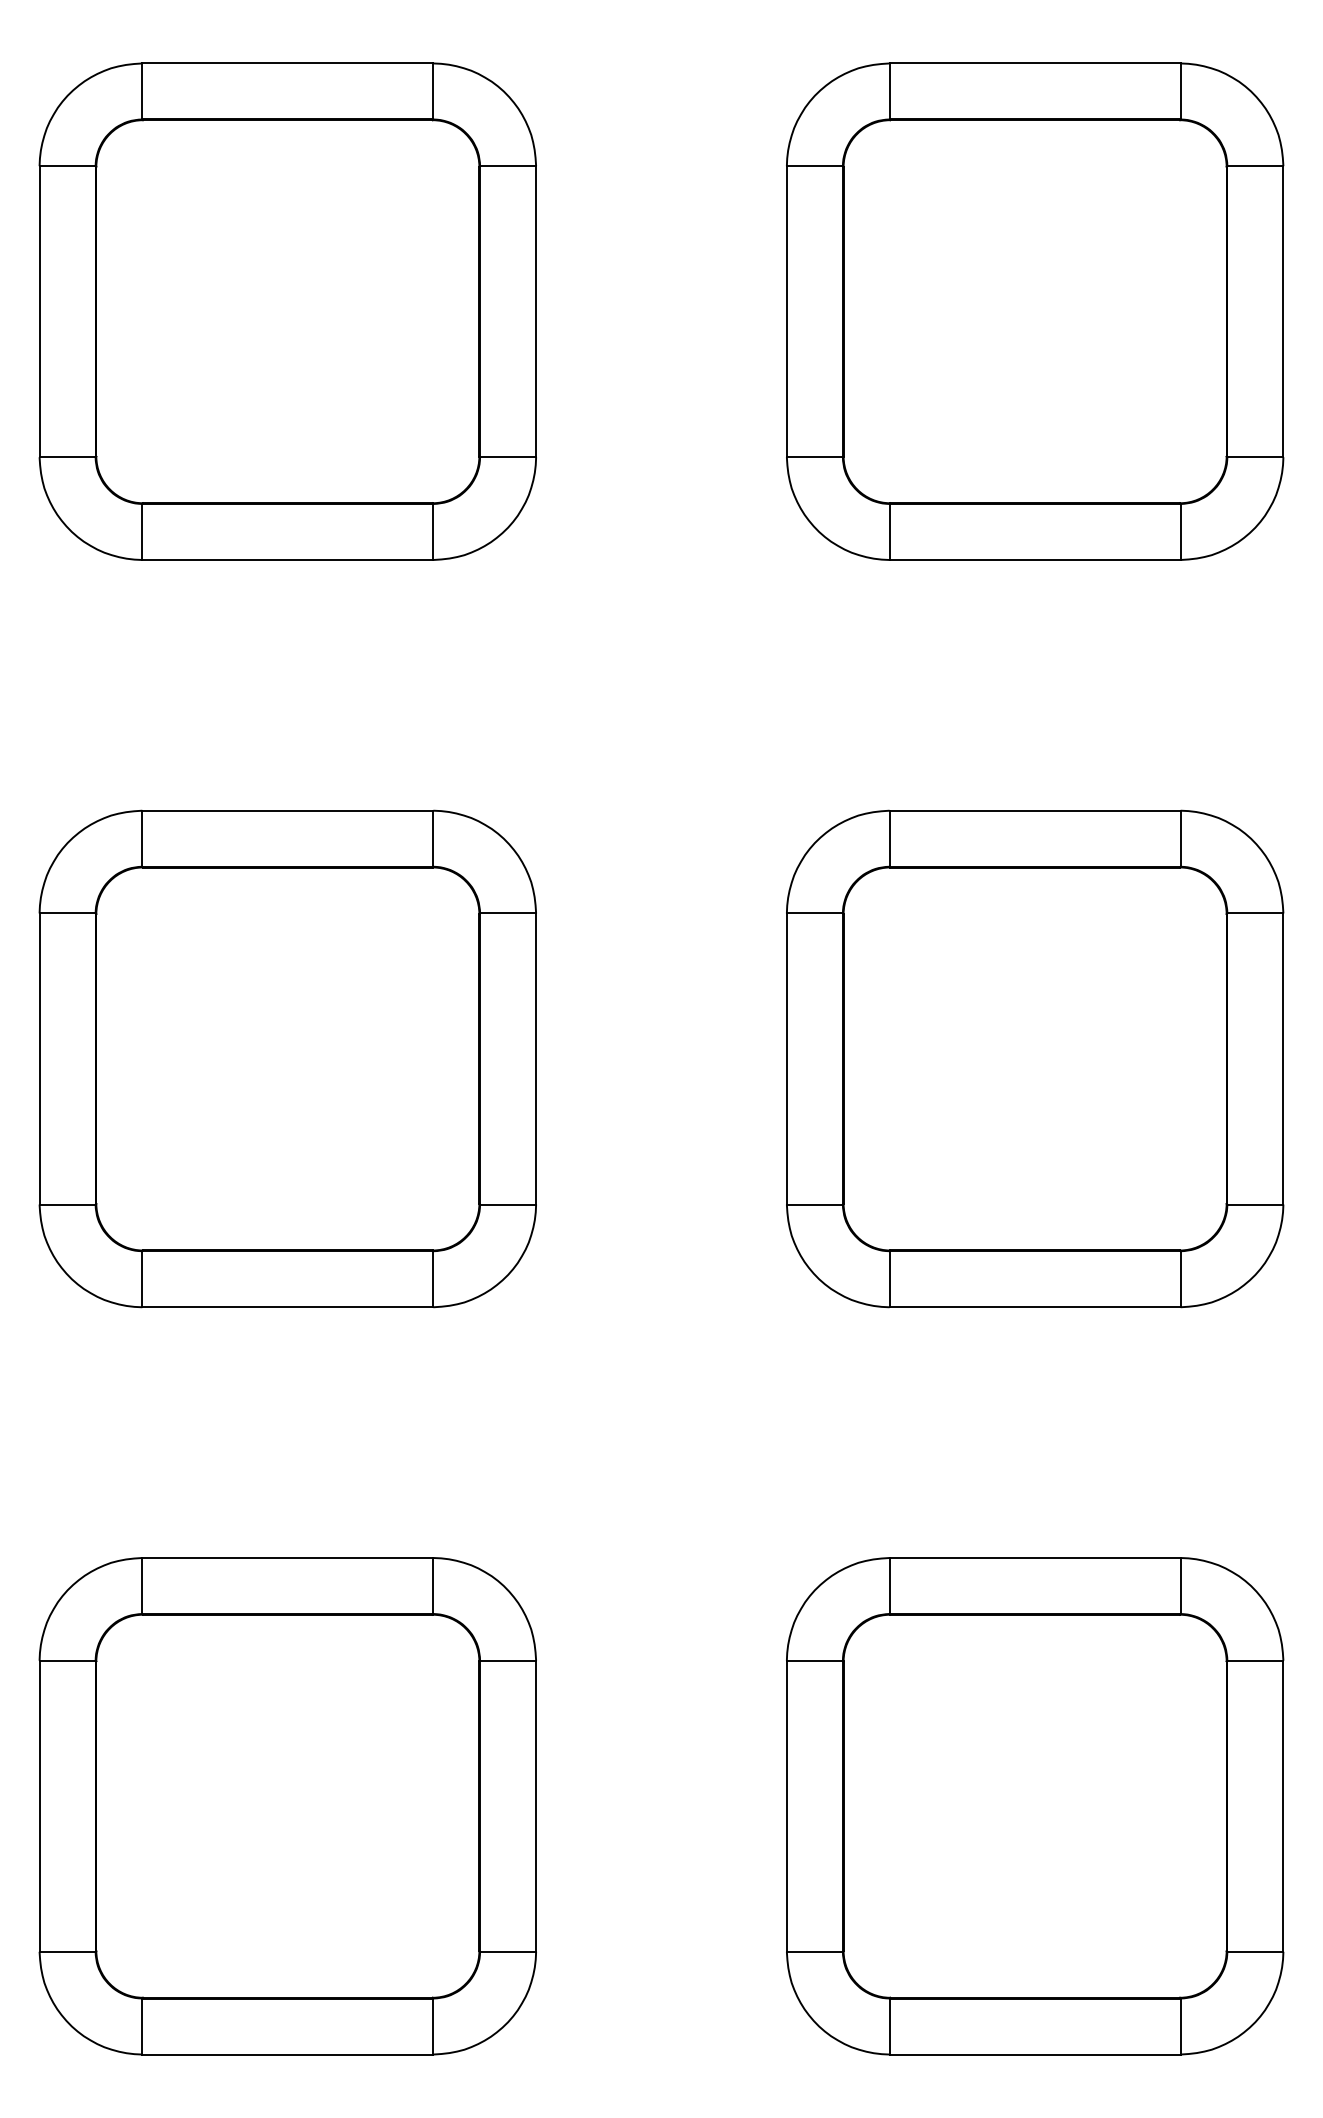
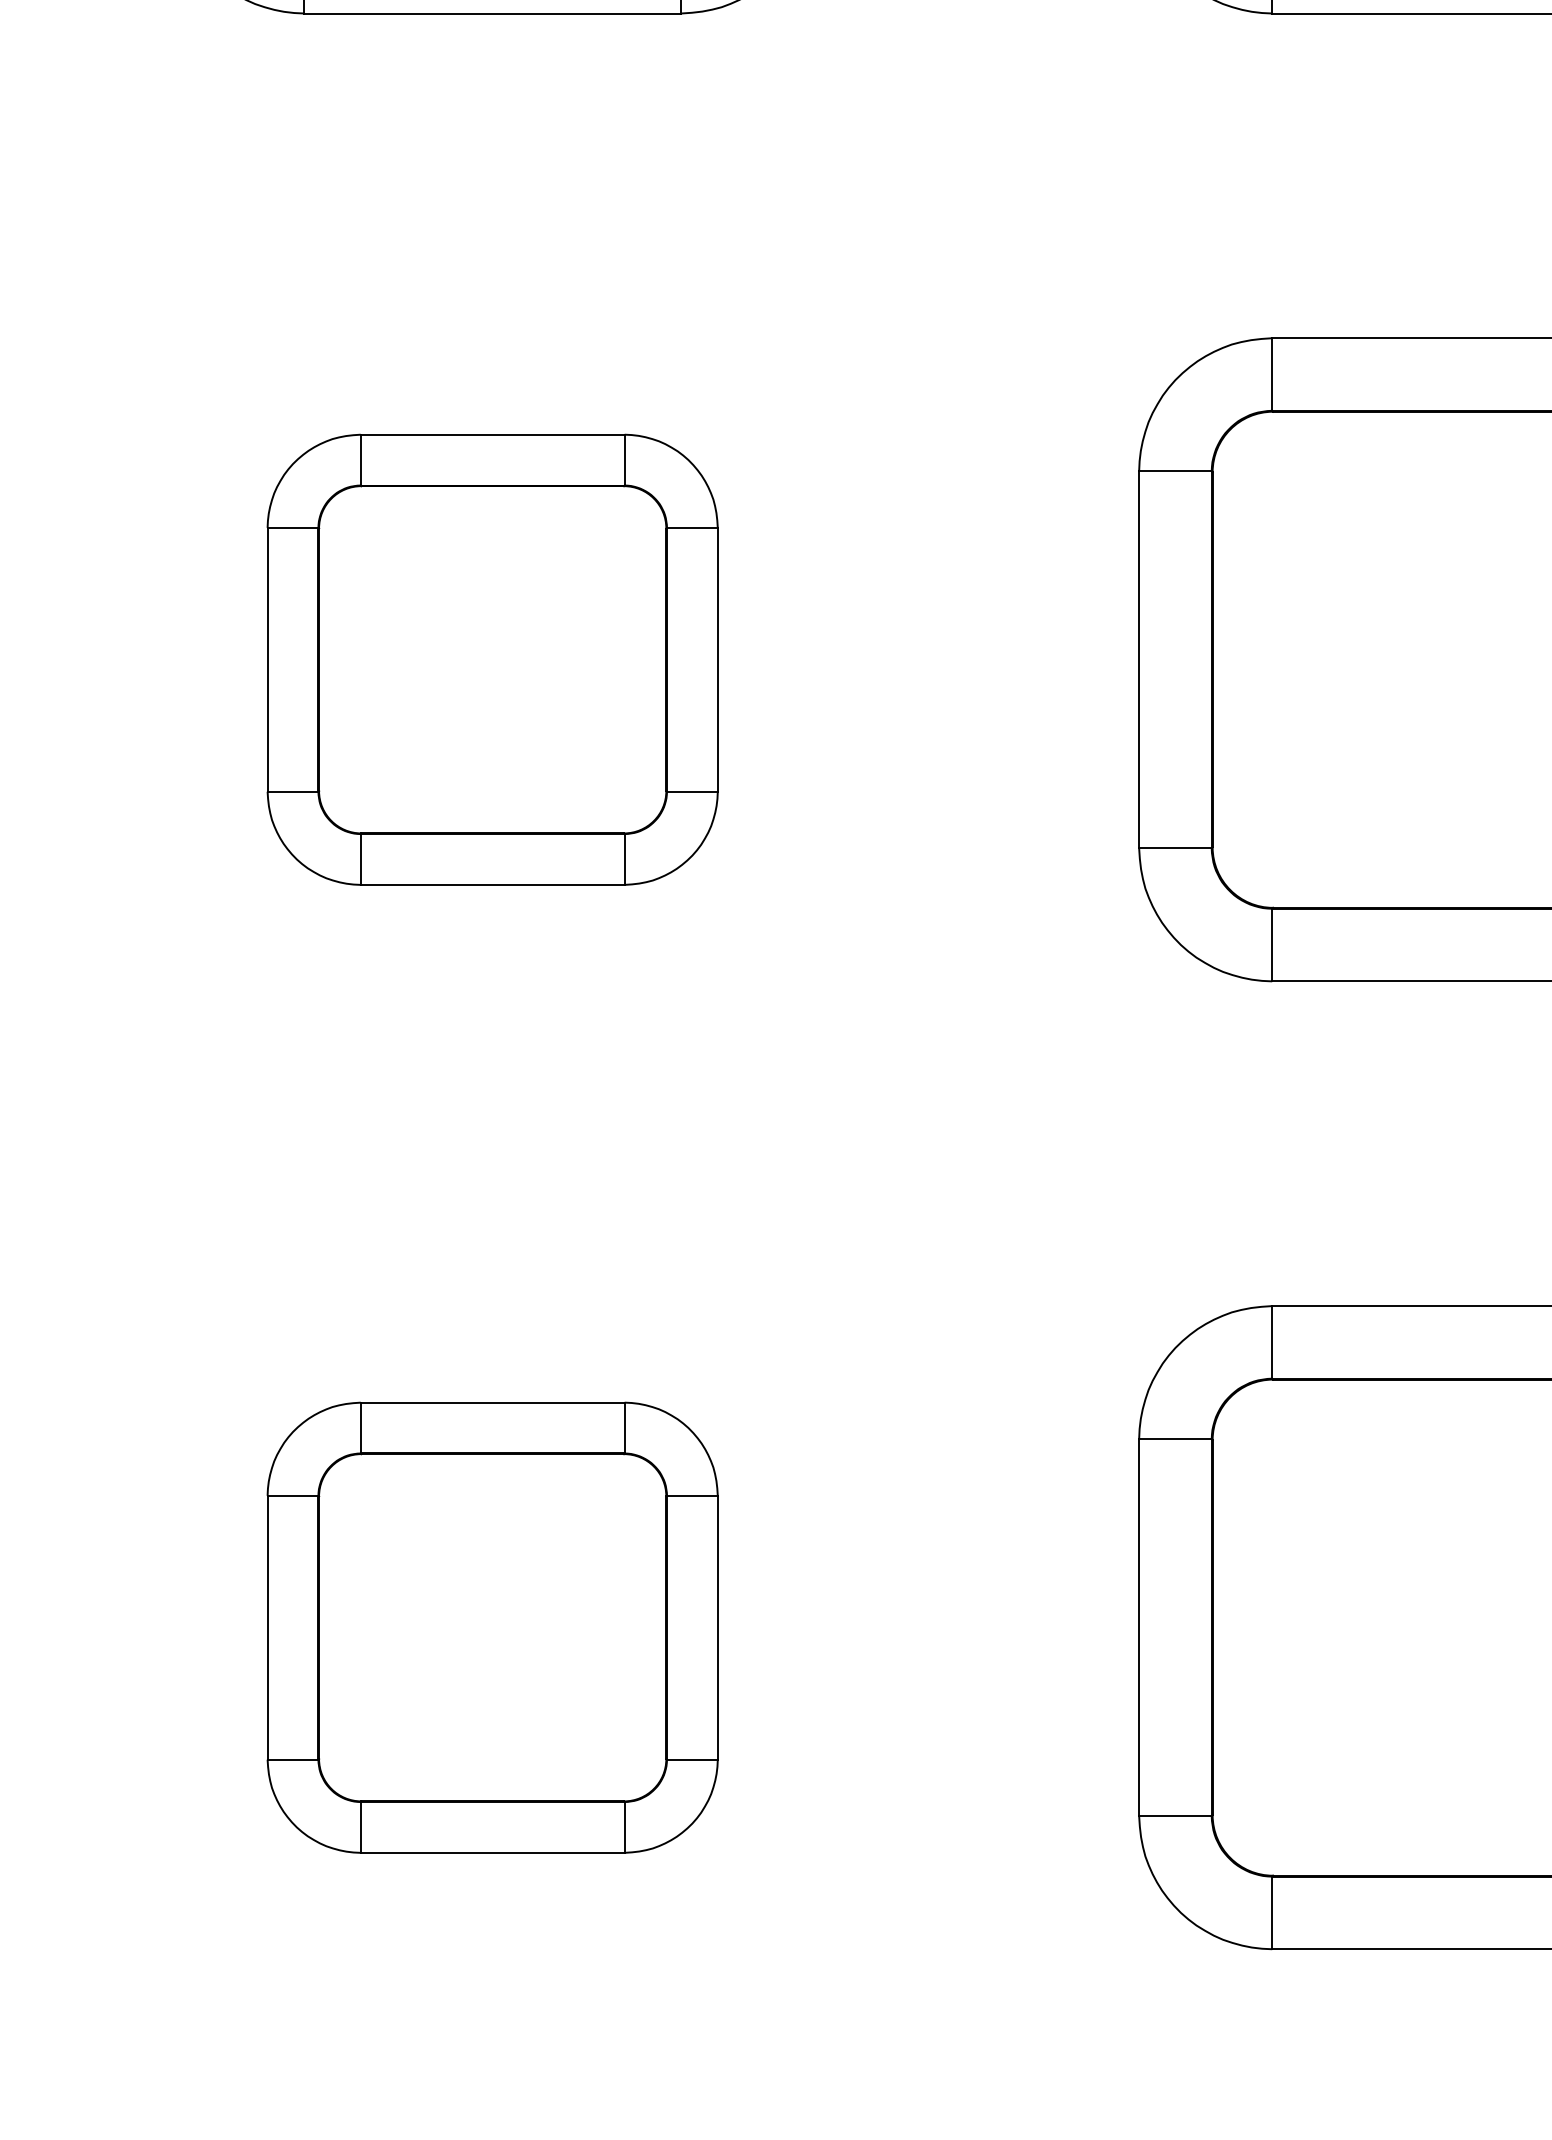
part: (287, 1058) -> (492, 659), size x0.7
part: (287, 1806) -> (492, 1627), size x0.7

